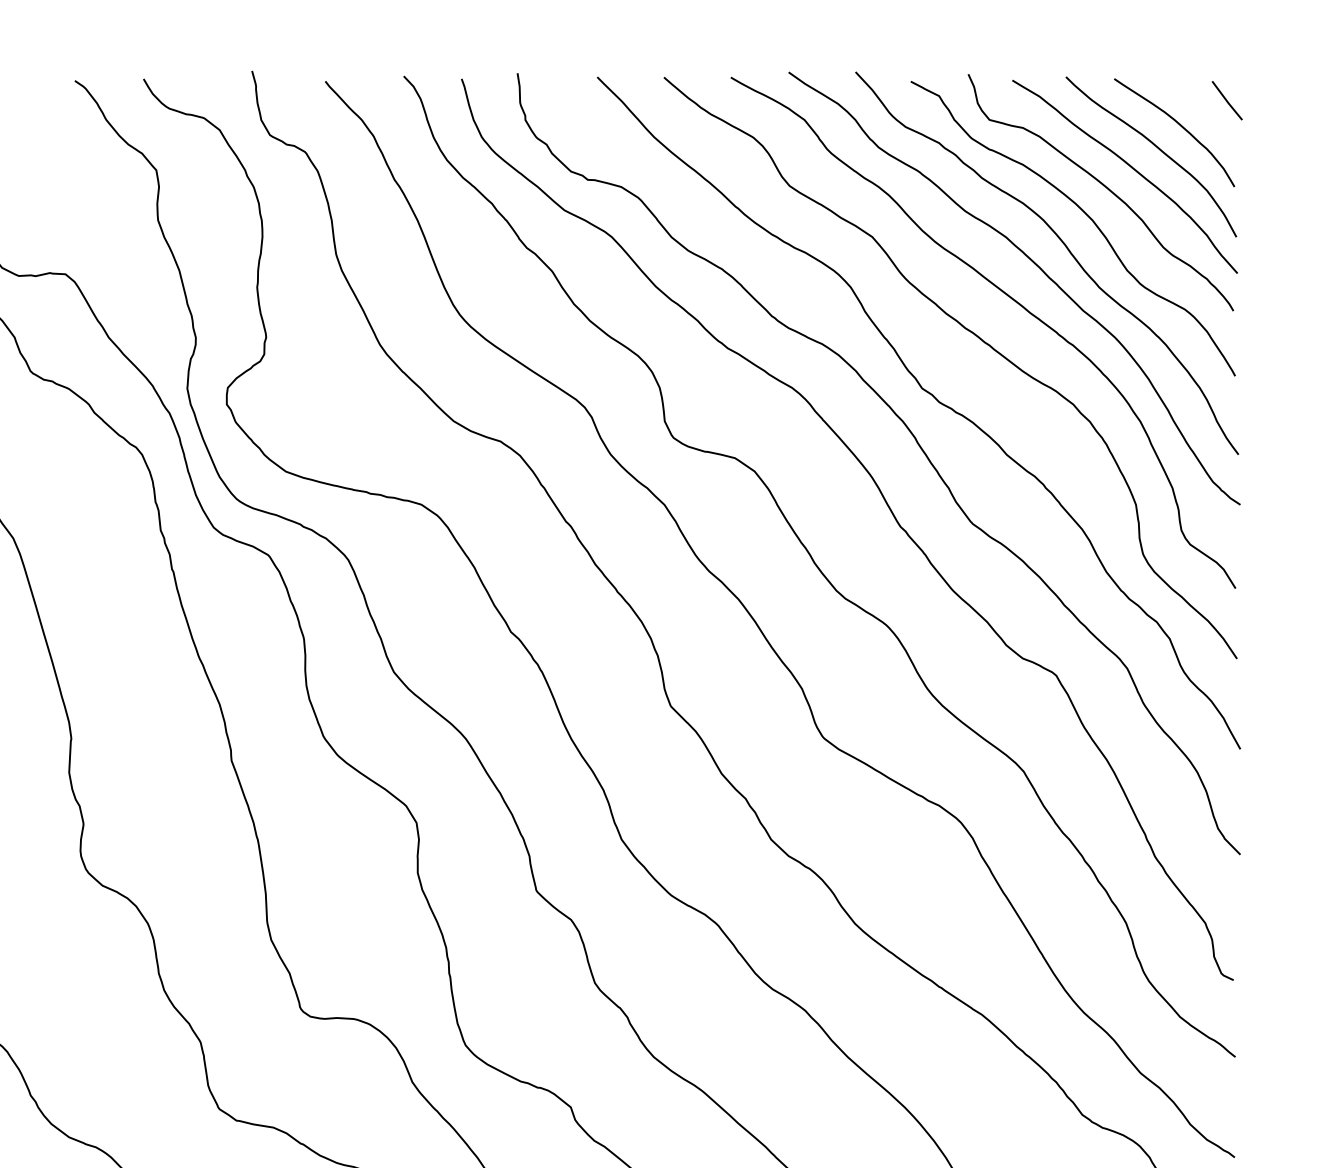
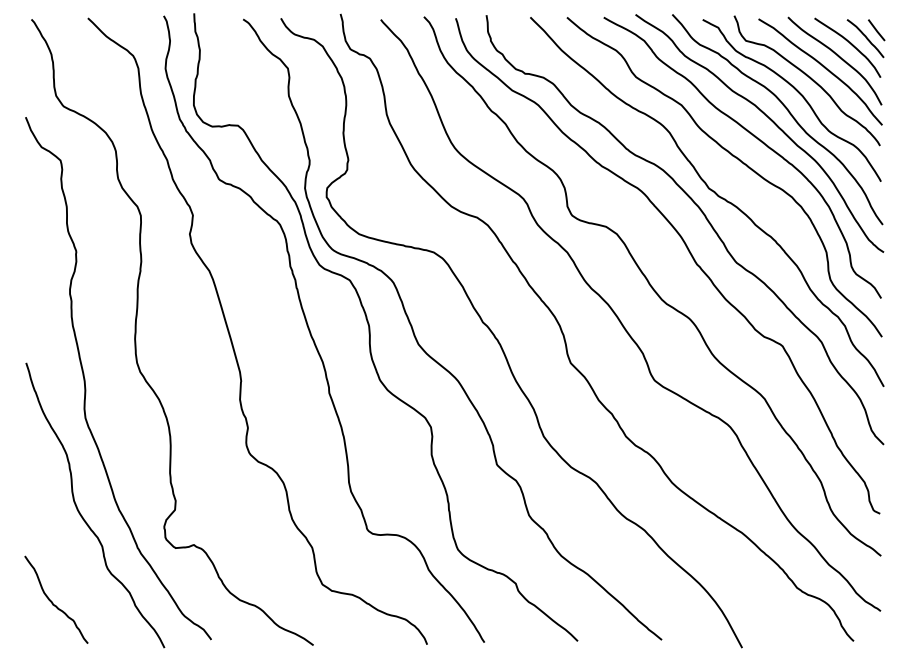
curve: (1206, 113) -> (865, 37), added

